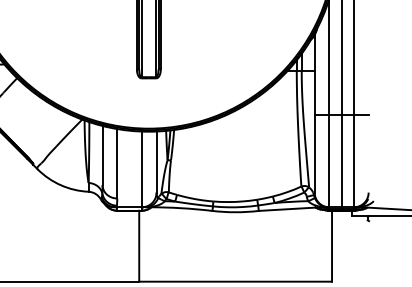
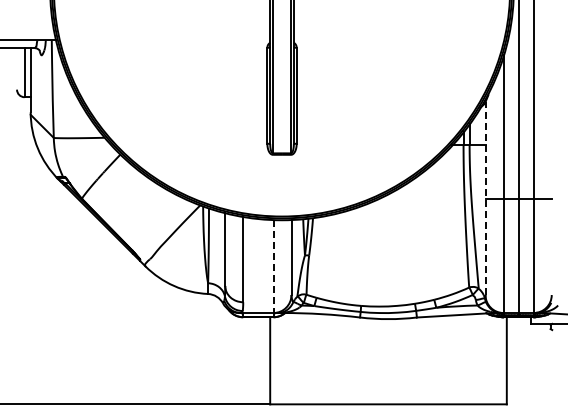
line: (314, 113) -> (485, 198), solid -> dashed
line: (141, 169) -> (273, 266), solid -> dashed

